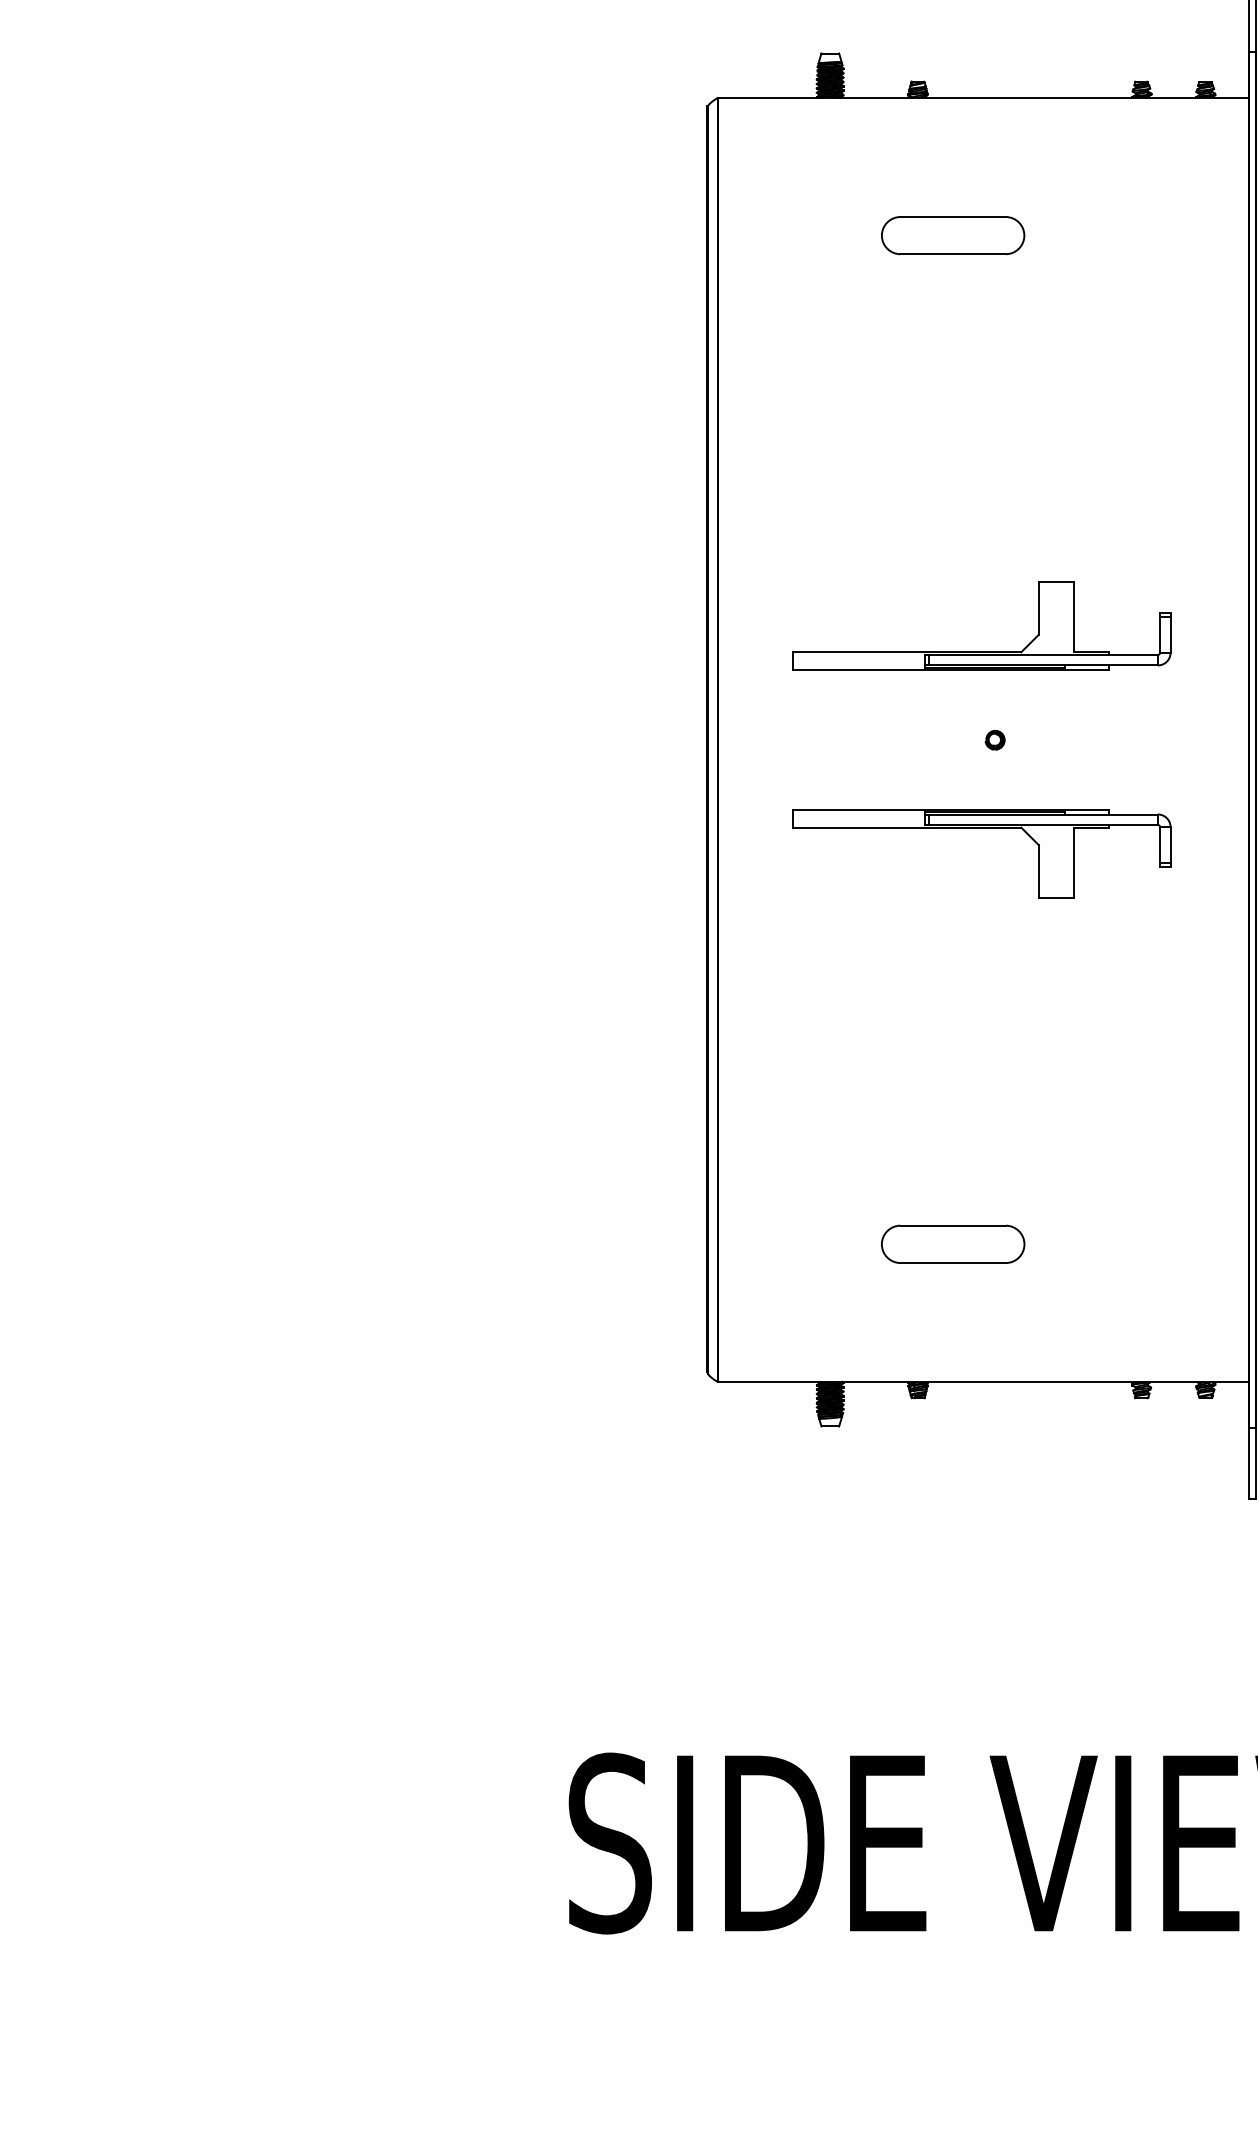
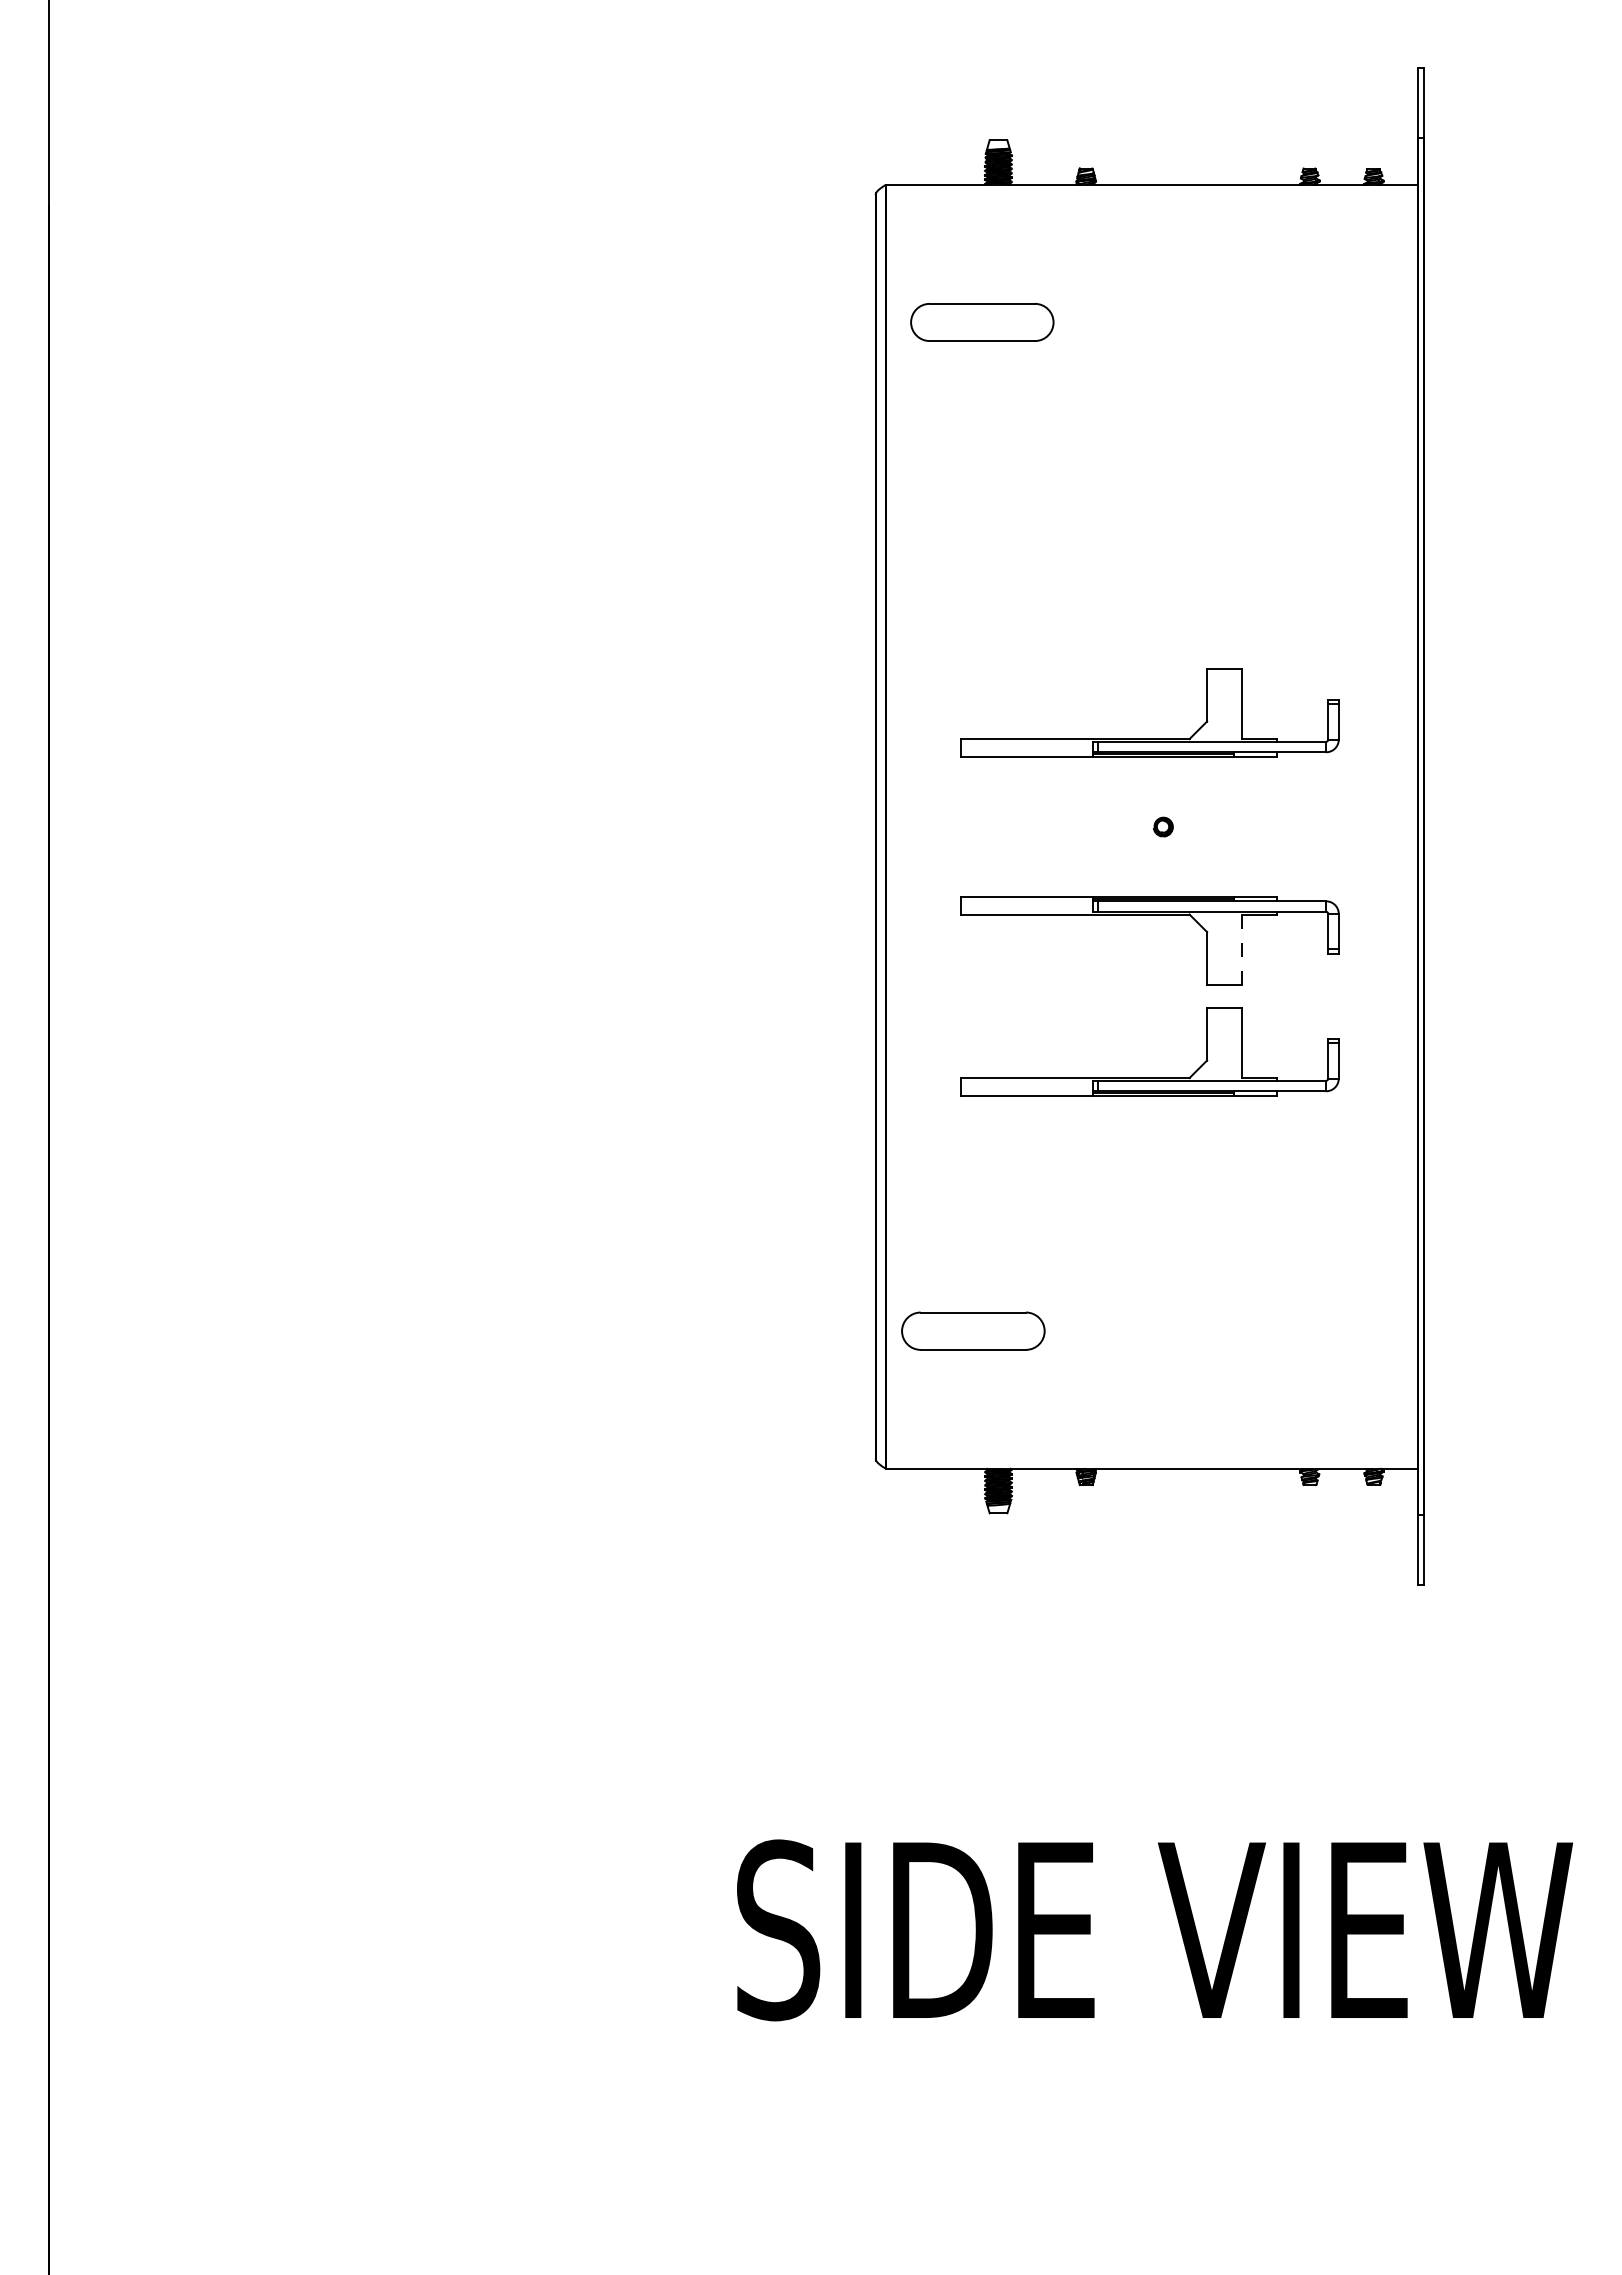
part: (953, 235) -> (982, 322), moved
line: (1074, 863) -> (1242, 950), solid -> dashed
part: (981, 990) -> (1149, 1077), added
part: (953, 1243) -> (973, 1330), moved

